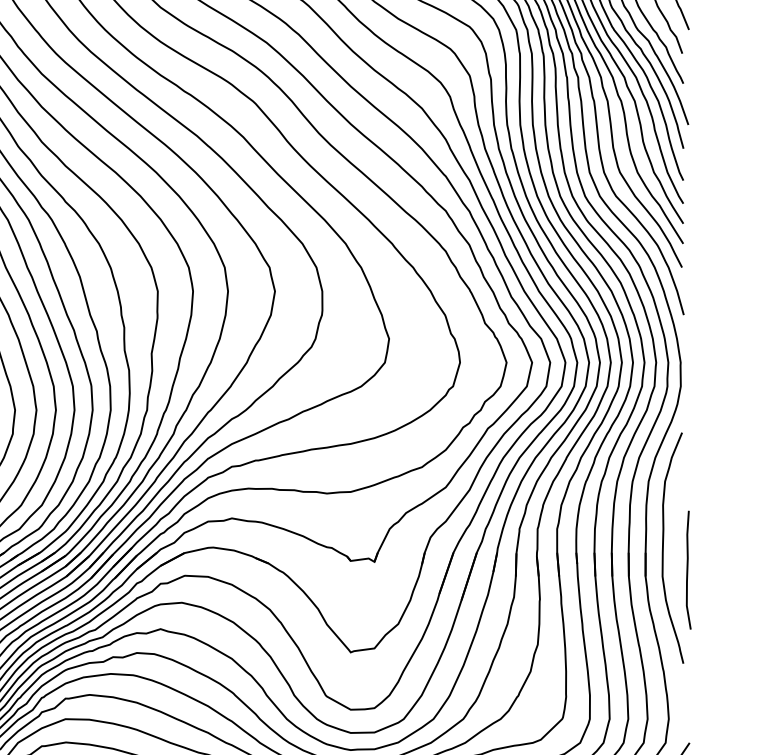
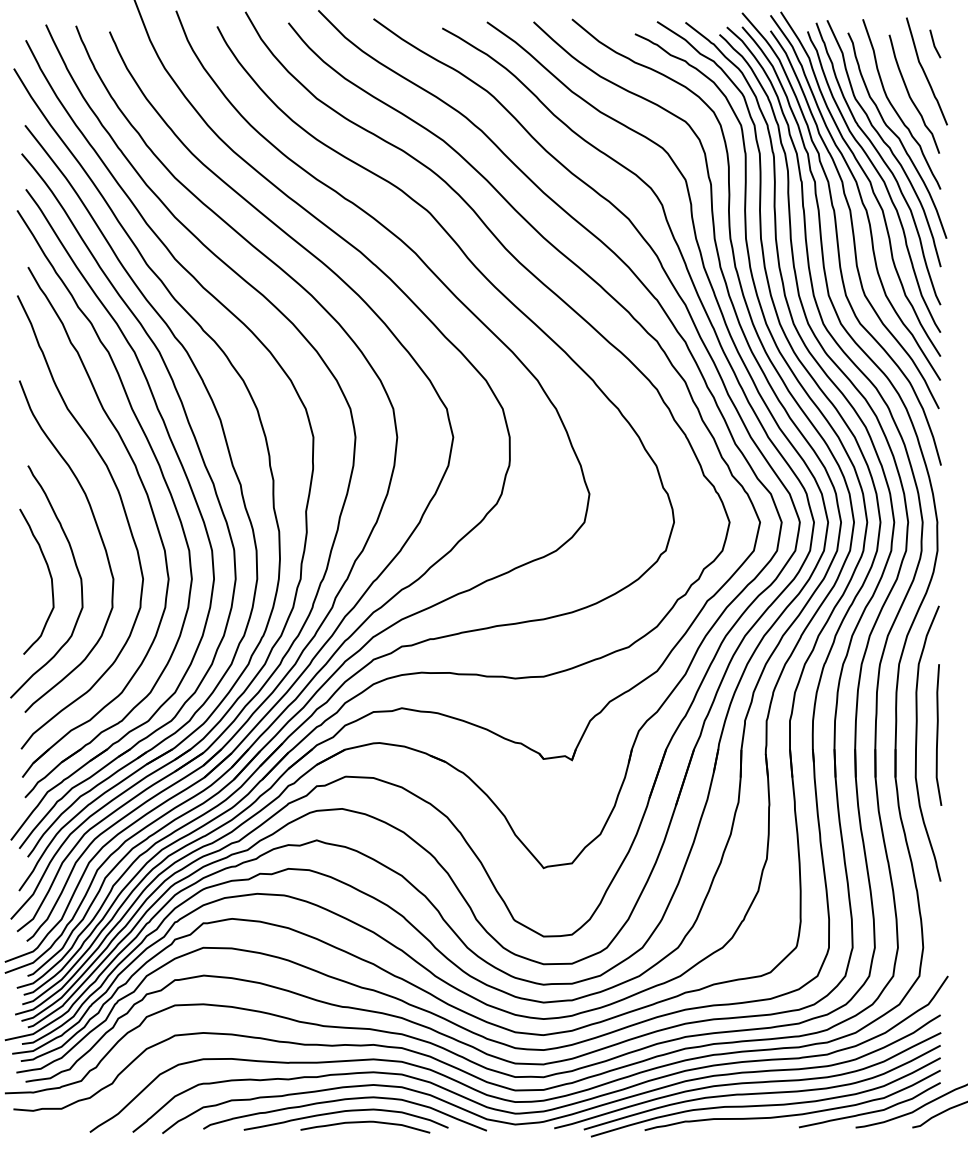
curve: (688, 569) -> (938, 734), moved

